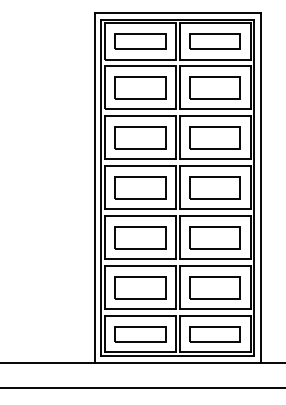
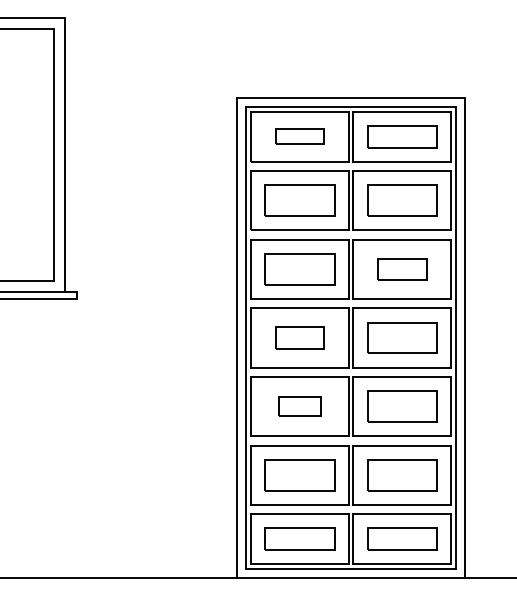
part: (140, 41) -> (299, 136), size x0.7
part: (215, 137) -> (402, 269), size x0.7
part: (140, 187) -> (299, 337), size x0.7
part: (140, 237) -> (299, 406), size x0.6

